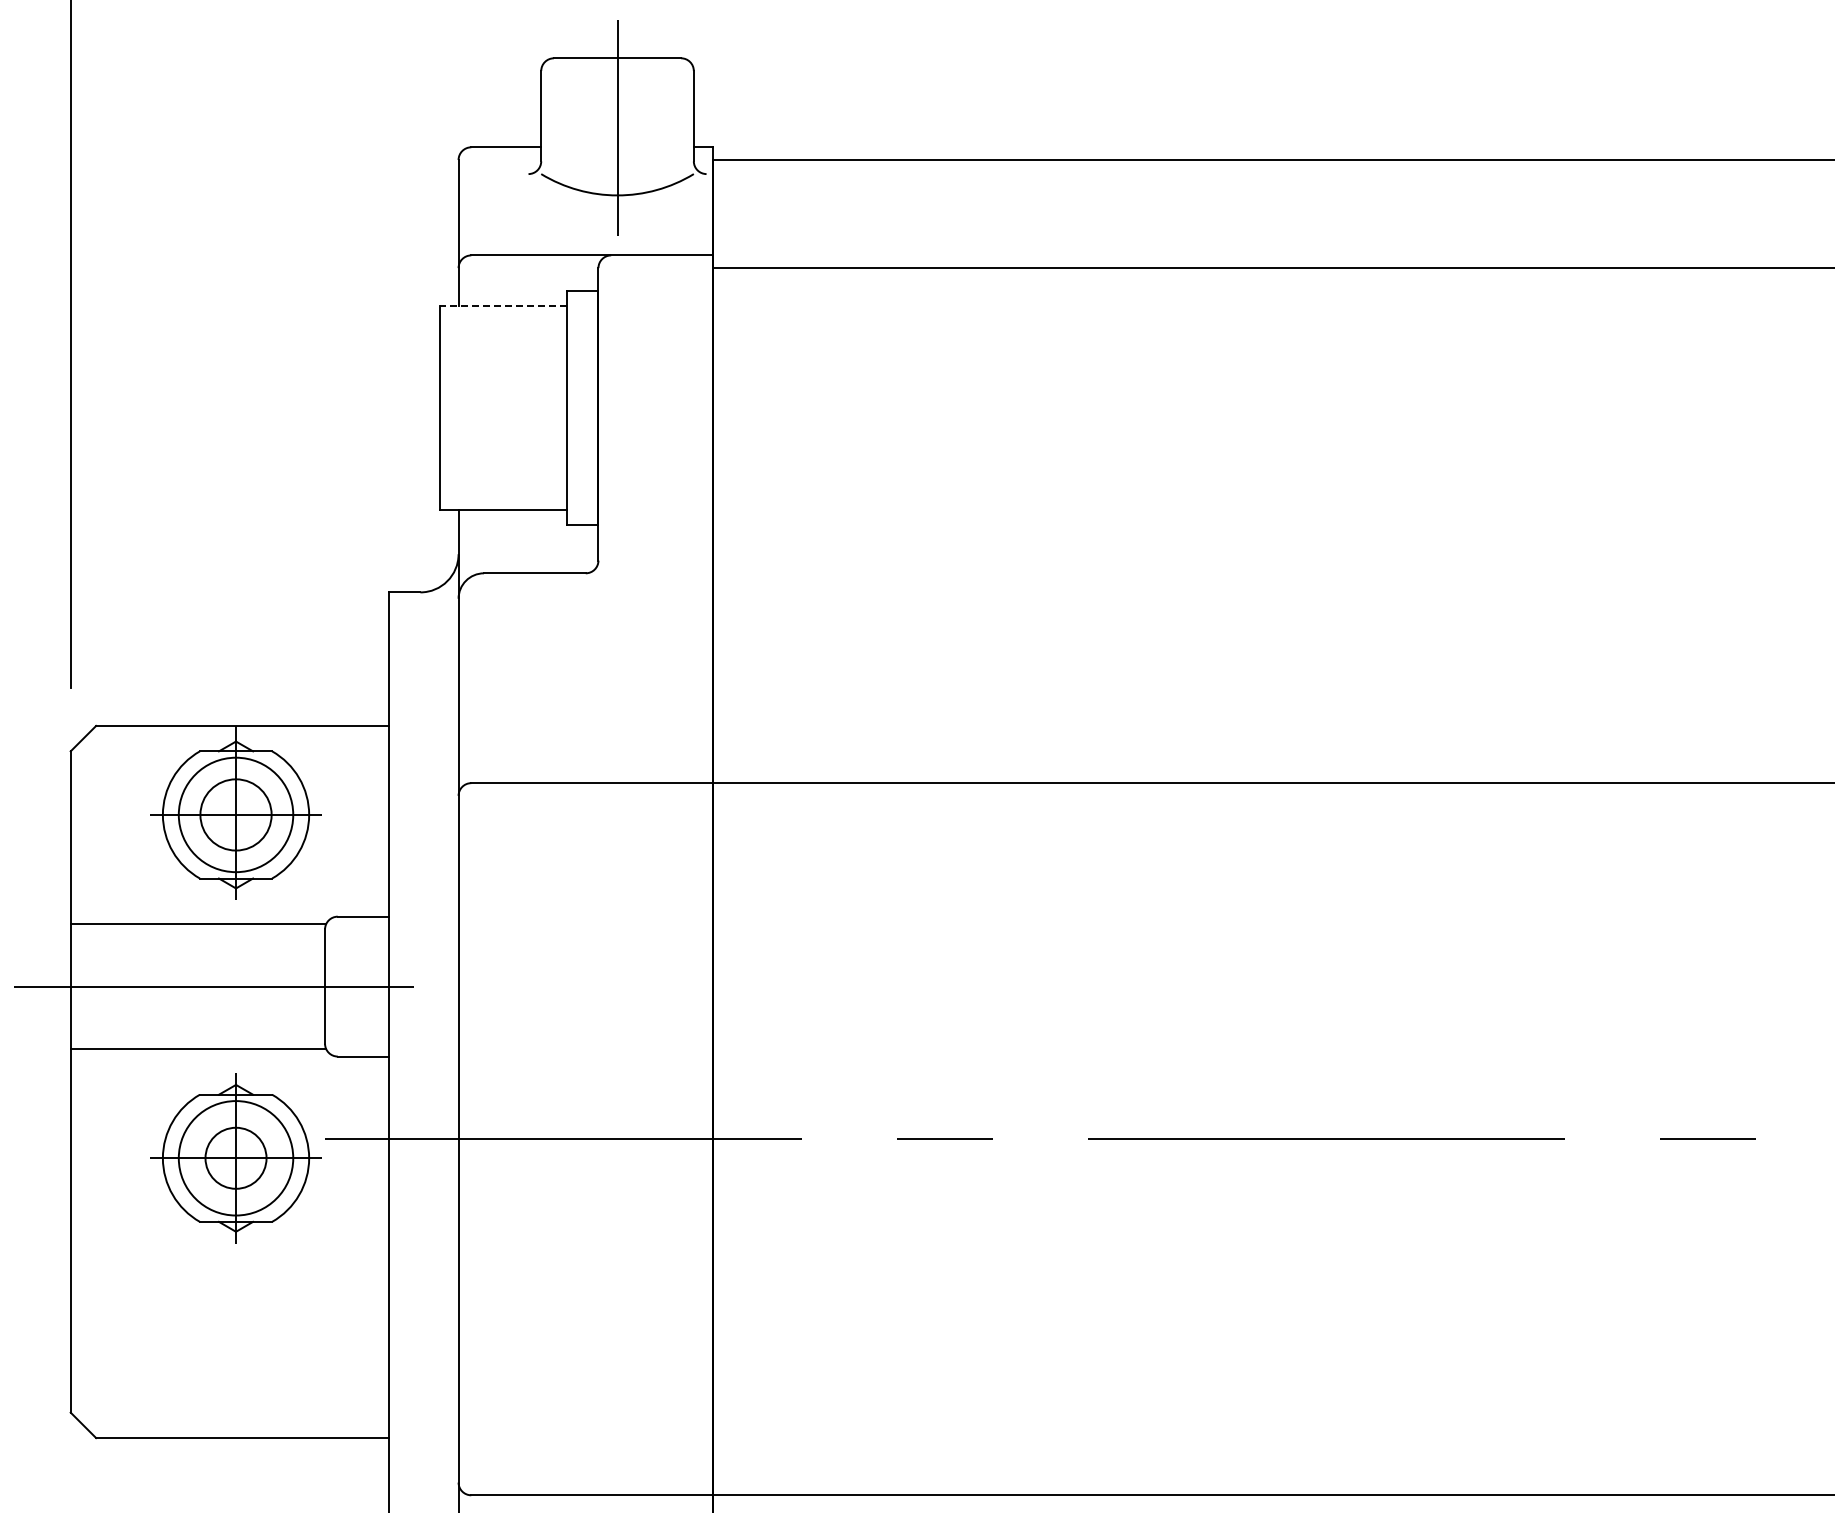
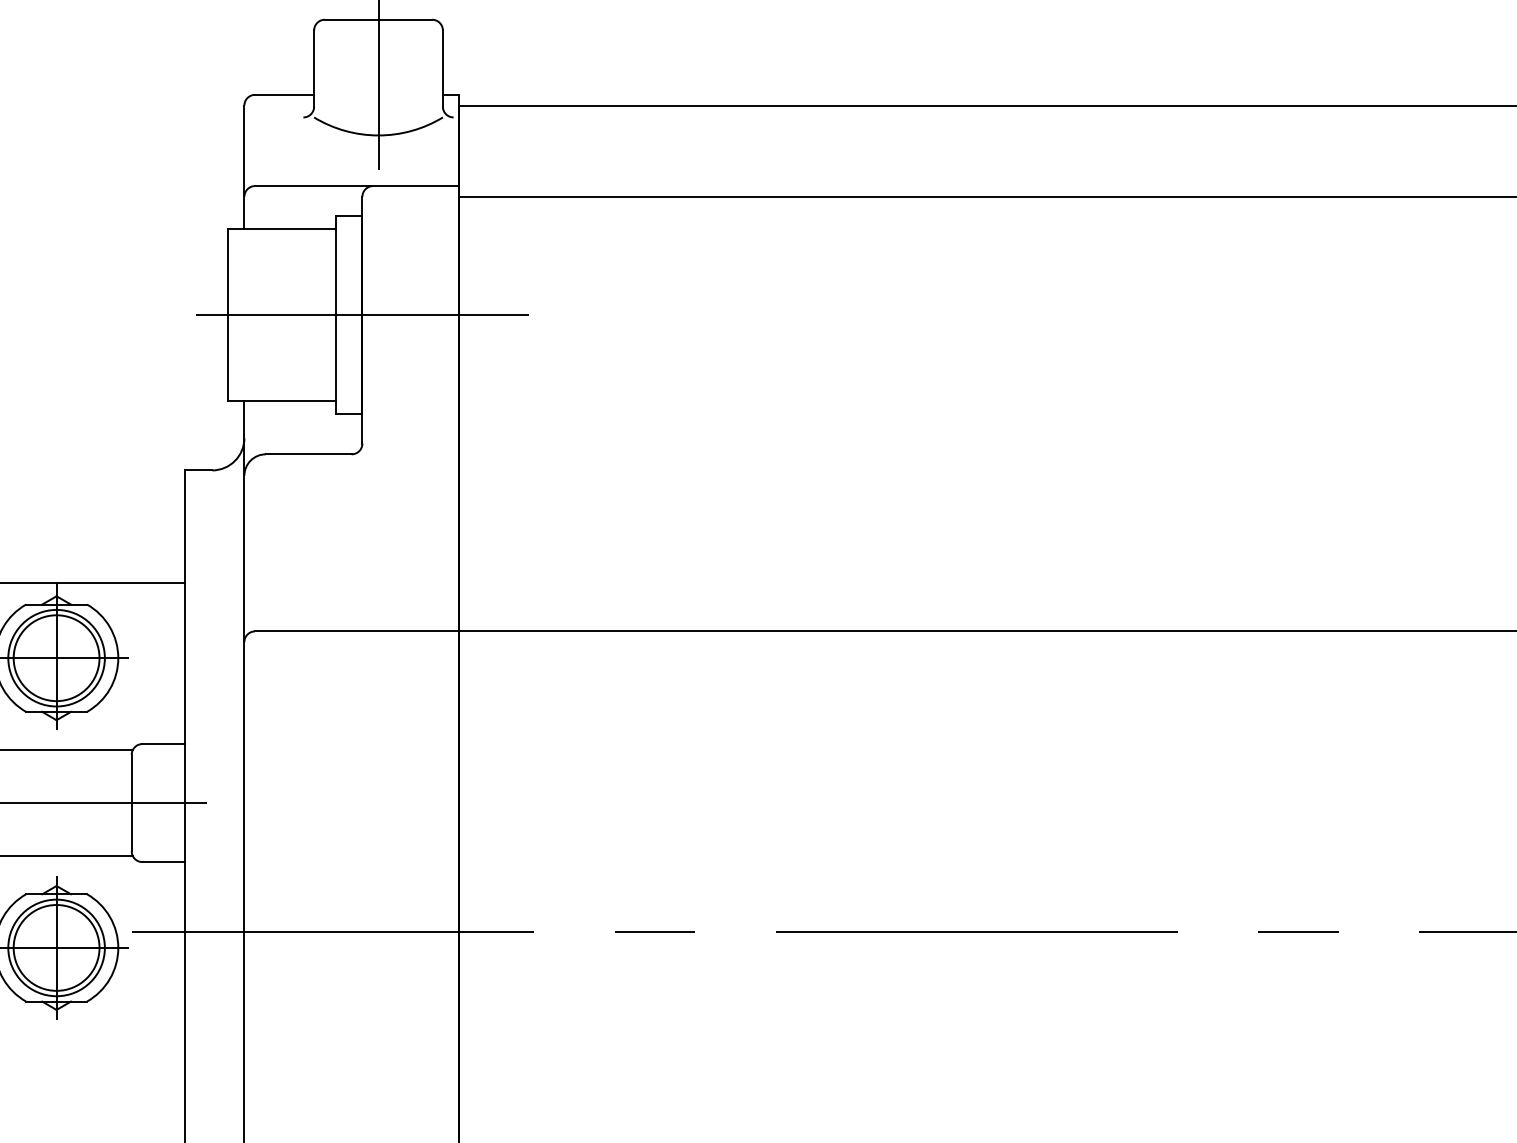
line: (503, 306) -> (282, 229), dashed -> solid
line: (598, 408) -> (362, 315), added
circle: (235, 814) -> (56, 657), size x1.43
circle: (235, 1158) -> (56, 948), size x1.67

